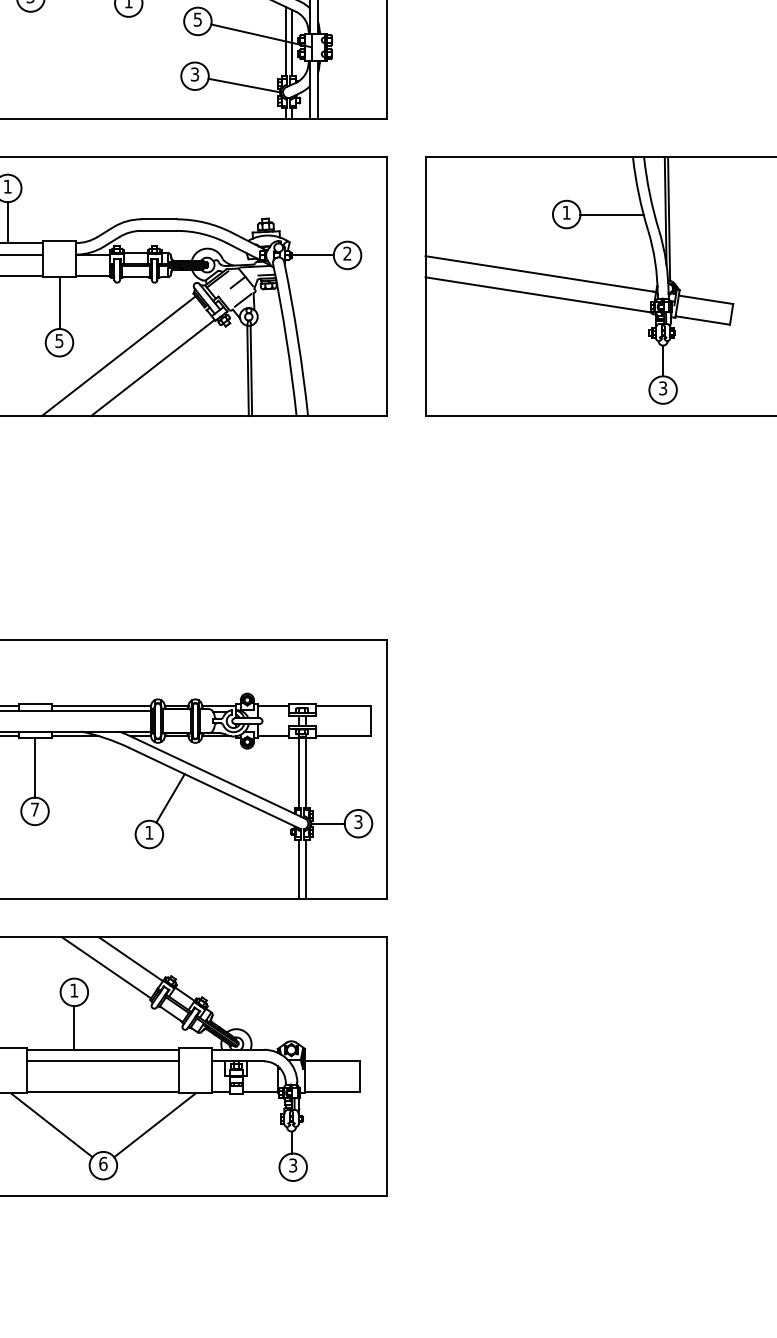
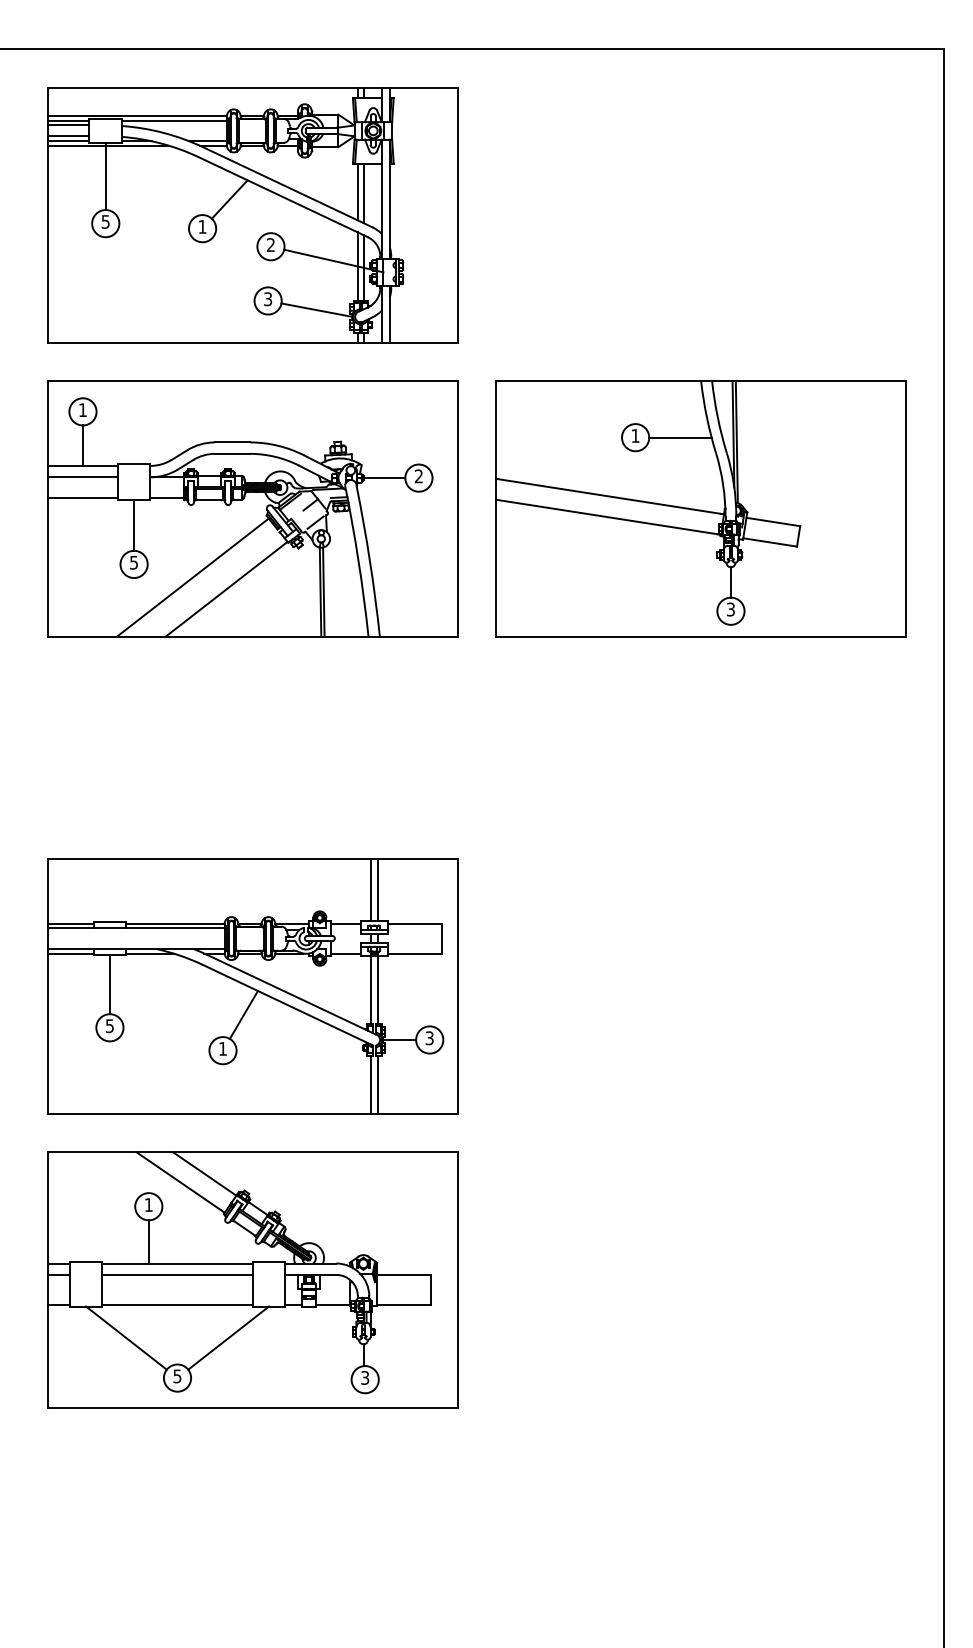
text: (197, 19) -> (270, 244), 5 -> 2
line: (299, 671) -> (371, 889), added
line: (305, 671) -> (377, 889), added
text: (34, 810) -> (109, 1026), 7 -> 5
text: (103, 1164) -> (177, 1376), 6 -> 5

